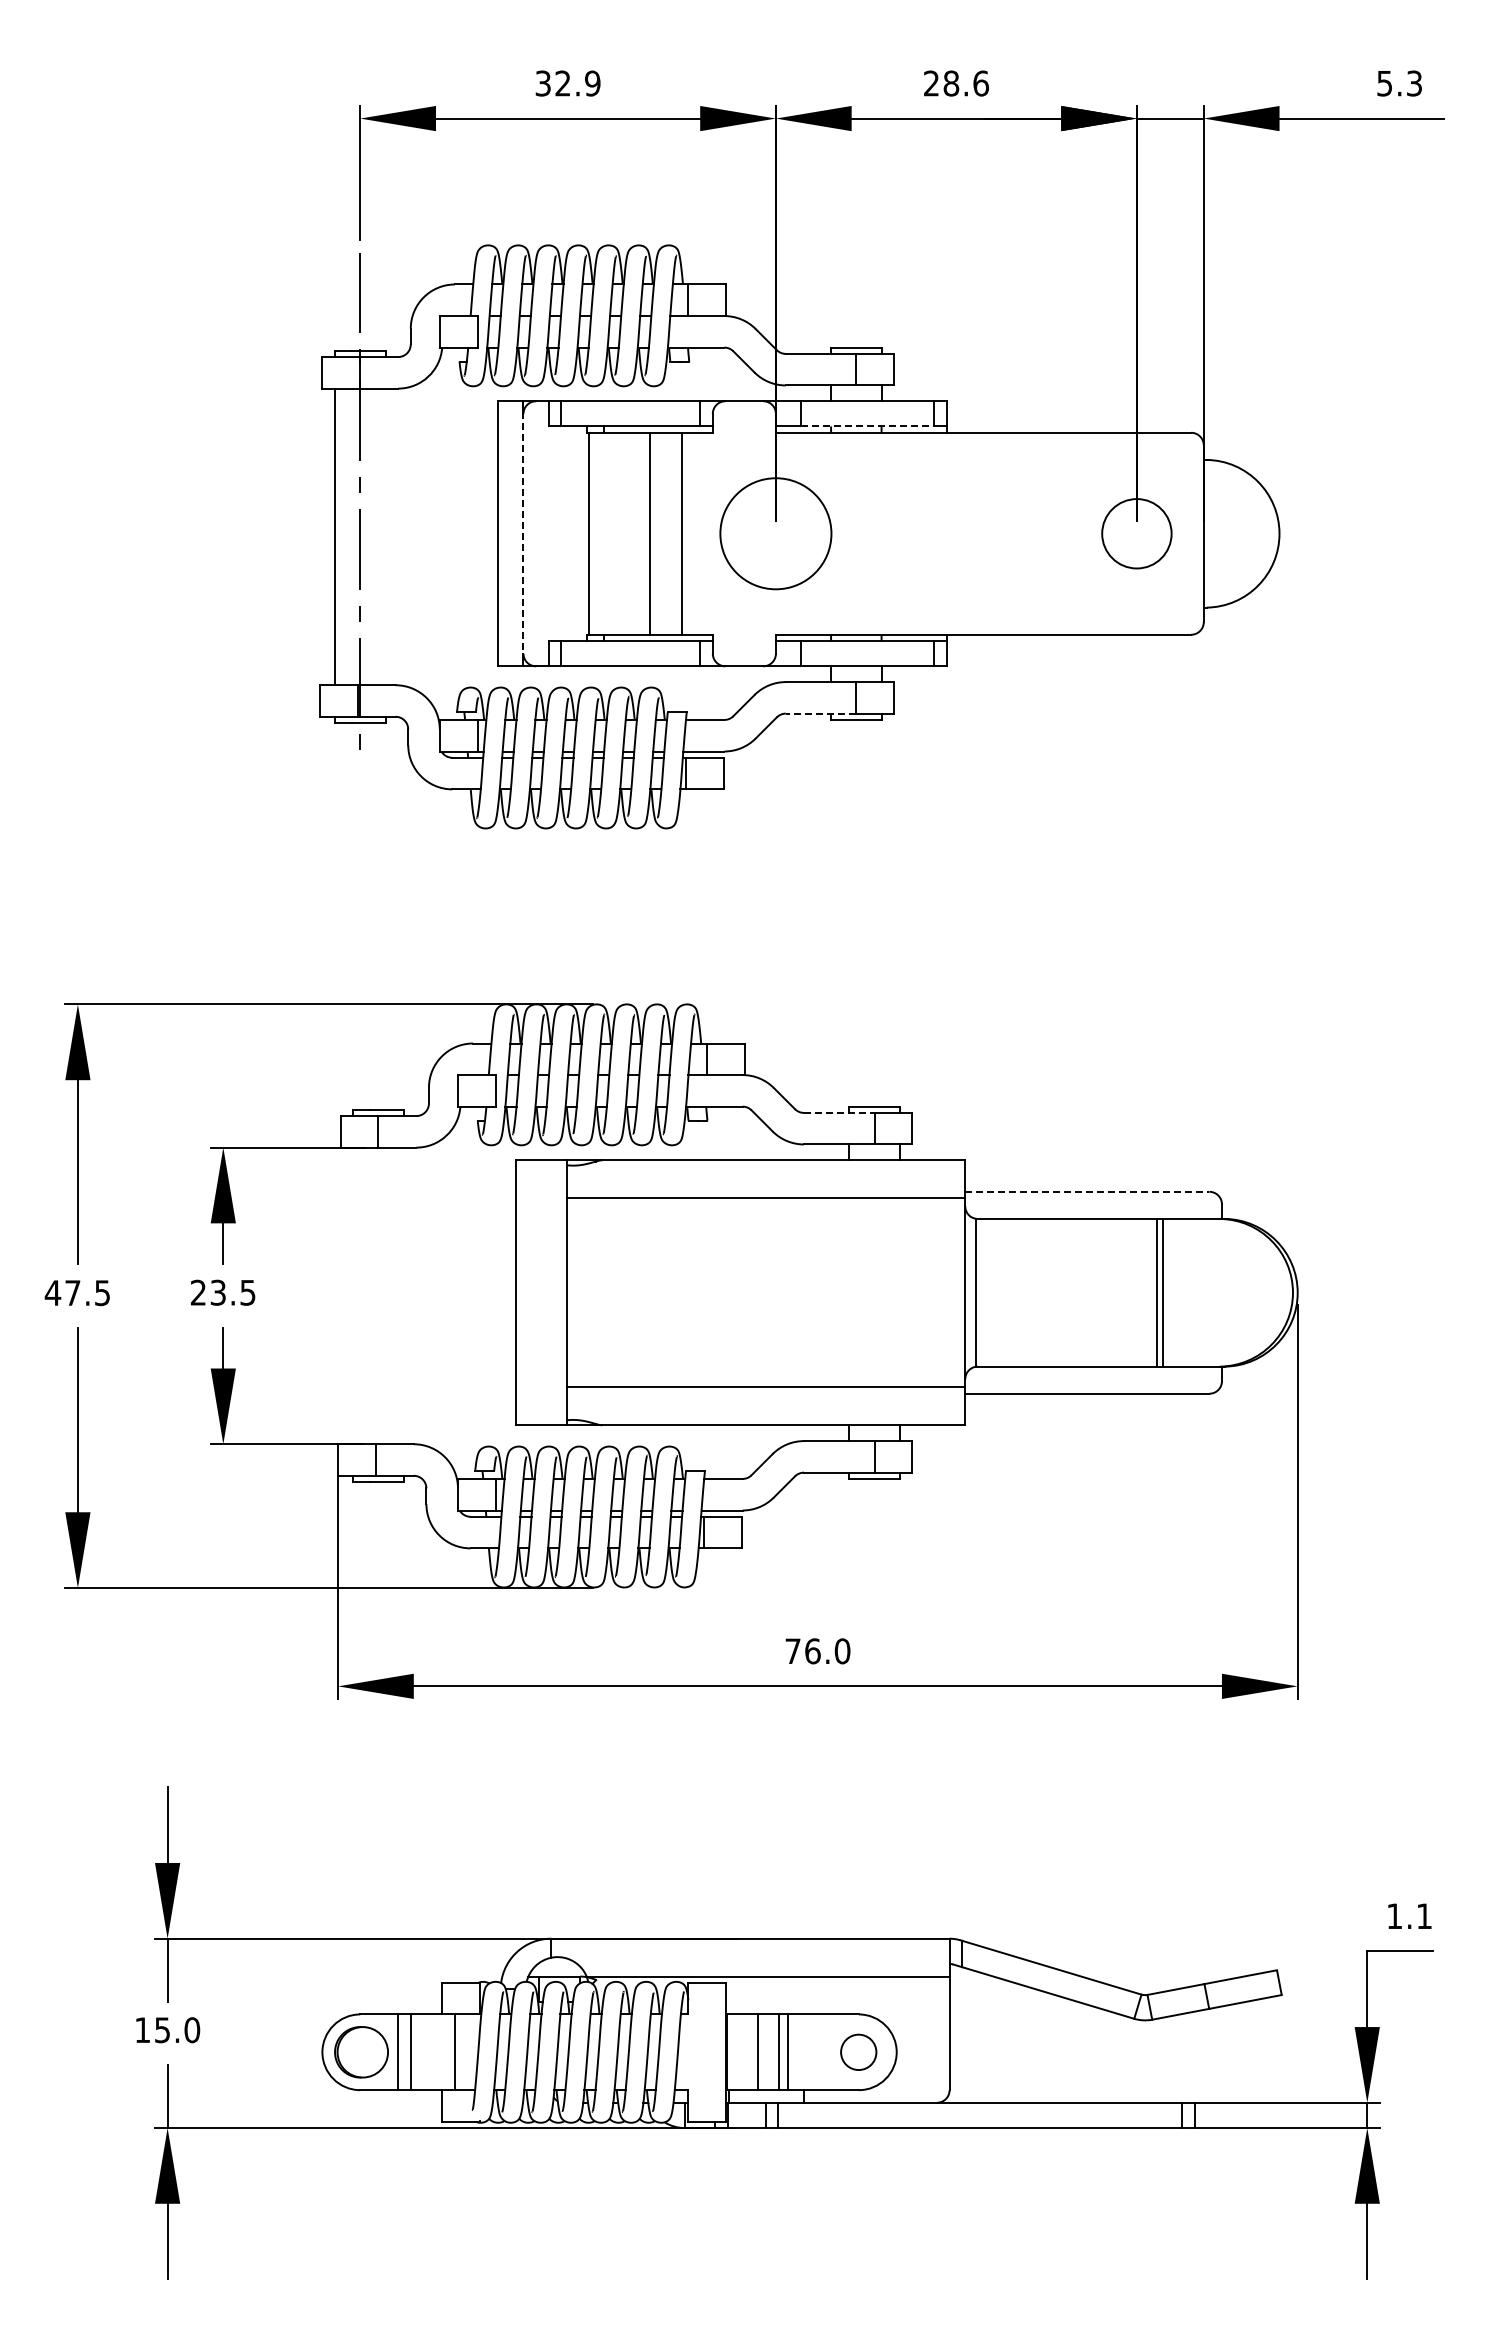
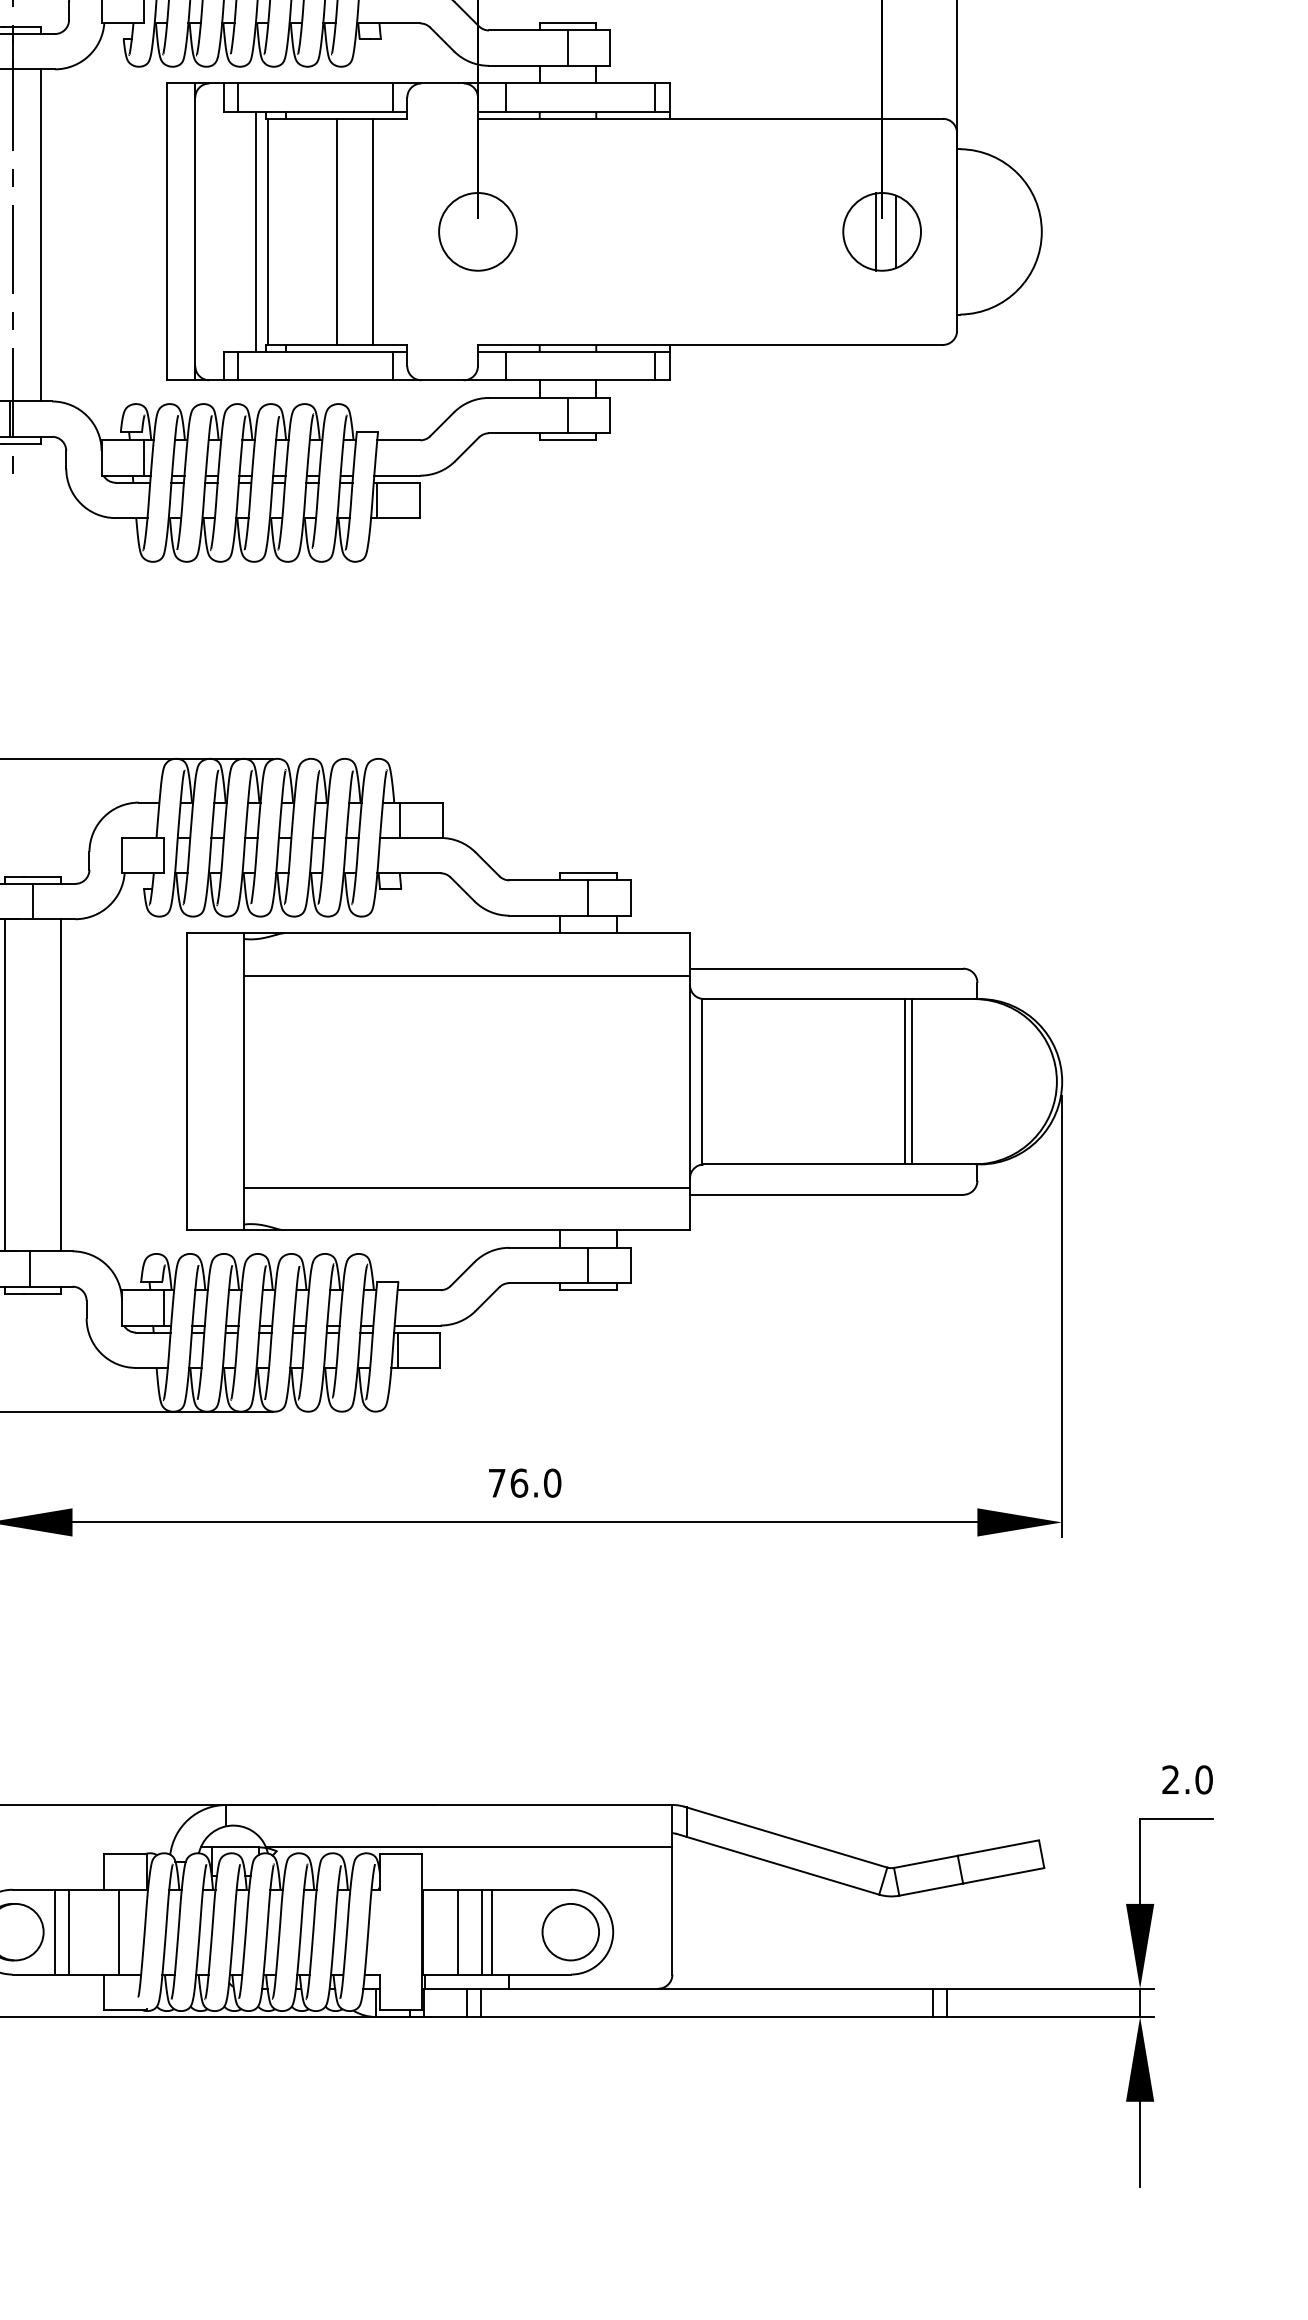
line: (867, 426) -> (580, 111), dashed -> solid
line: (523, 533) -> (195, 231), dashed -> solid
line: (577, 533) -> (255, 231), added
circle: (775, 533) -> (477, 231), size x0.62
line: (1131, 533) -> (876, 231), added
line: (1149, 533) -> (896, 231), added
line: (385, 536) -> (40, 234), added
line: (820, 713) -> (527, 433), dashed -> solid
line: (839, 1112) -> (549, 879), dashed -> solid
line: (1087, 1191) -> (826, 968), dashed -> solid
line: (353, 1295) -> (4, 1084), added
line: (403, 1295) -> (60, 1084), added
text: (1409, 1916) -> (1187, 1780), 1.1 -> 2.0
circle: (858, 2052) -> (570, 1932), size x1.43

